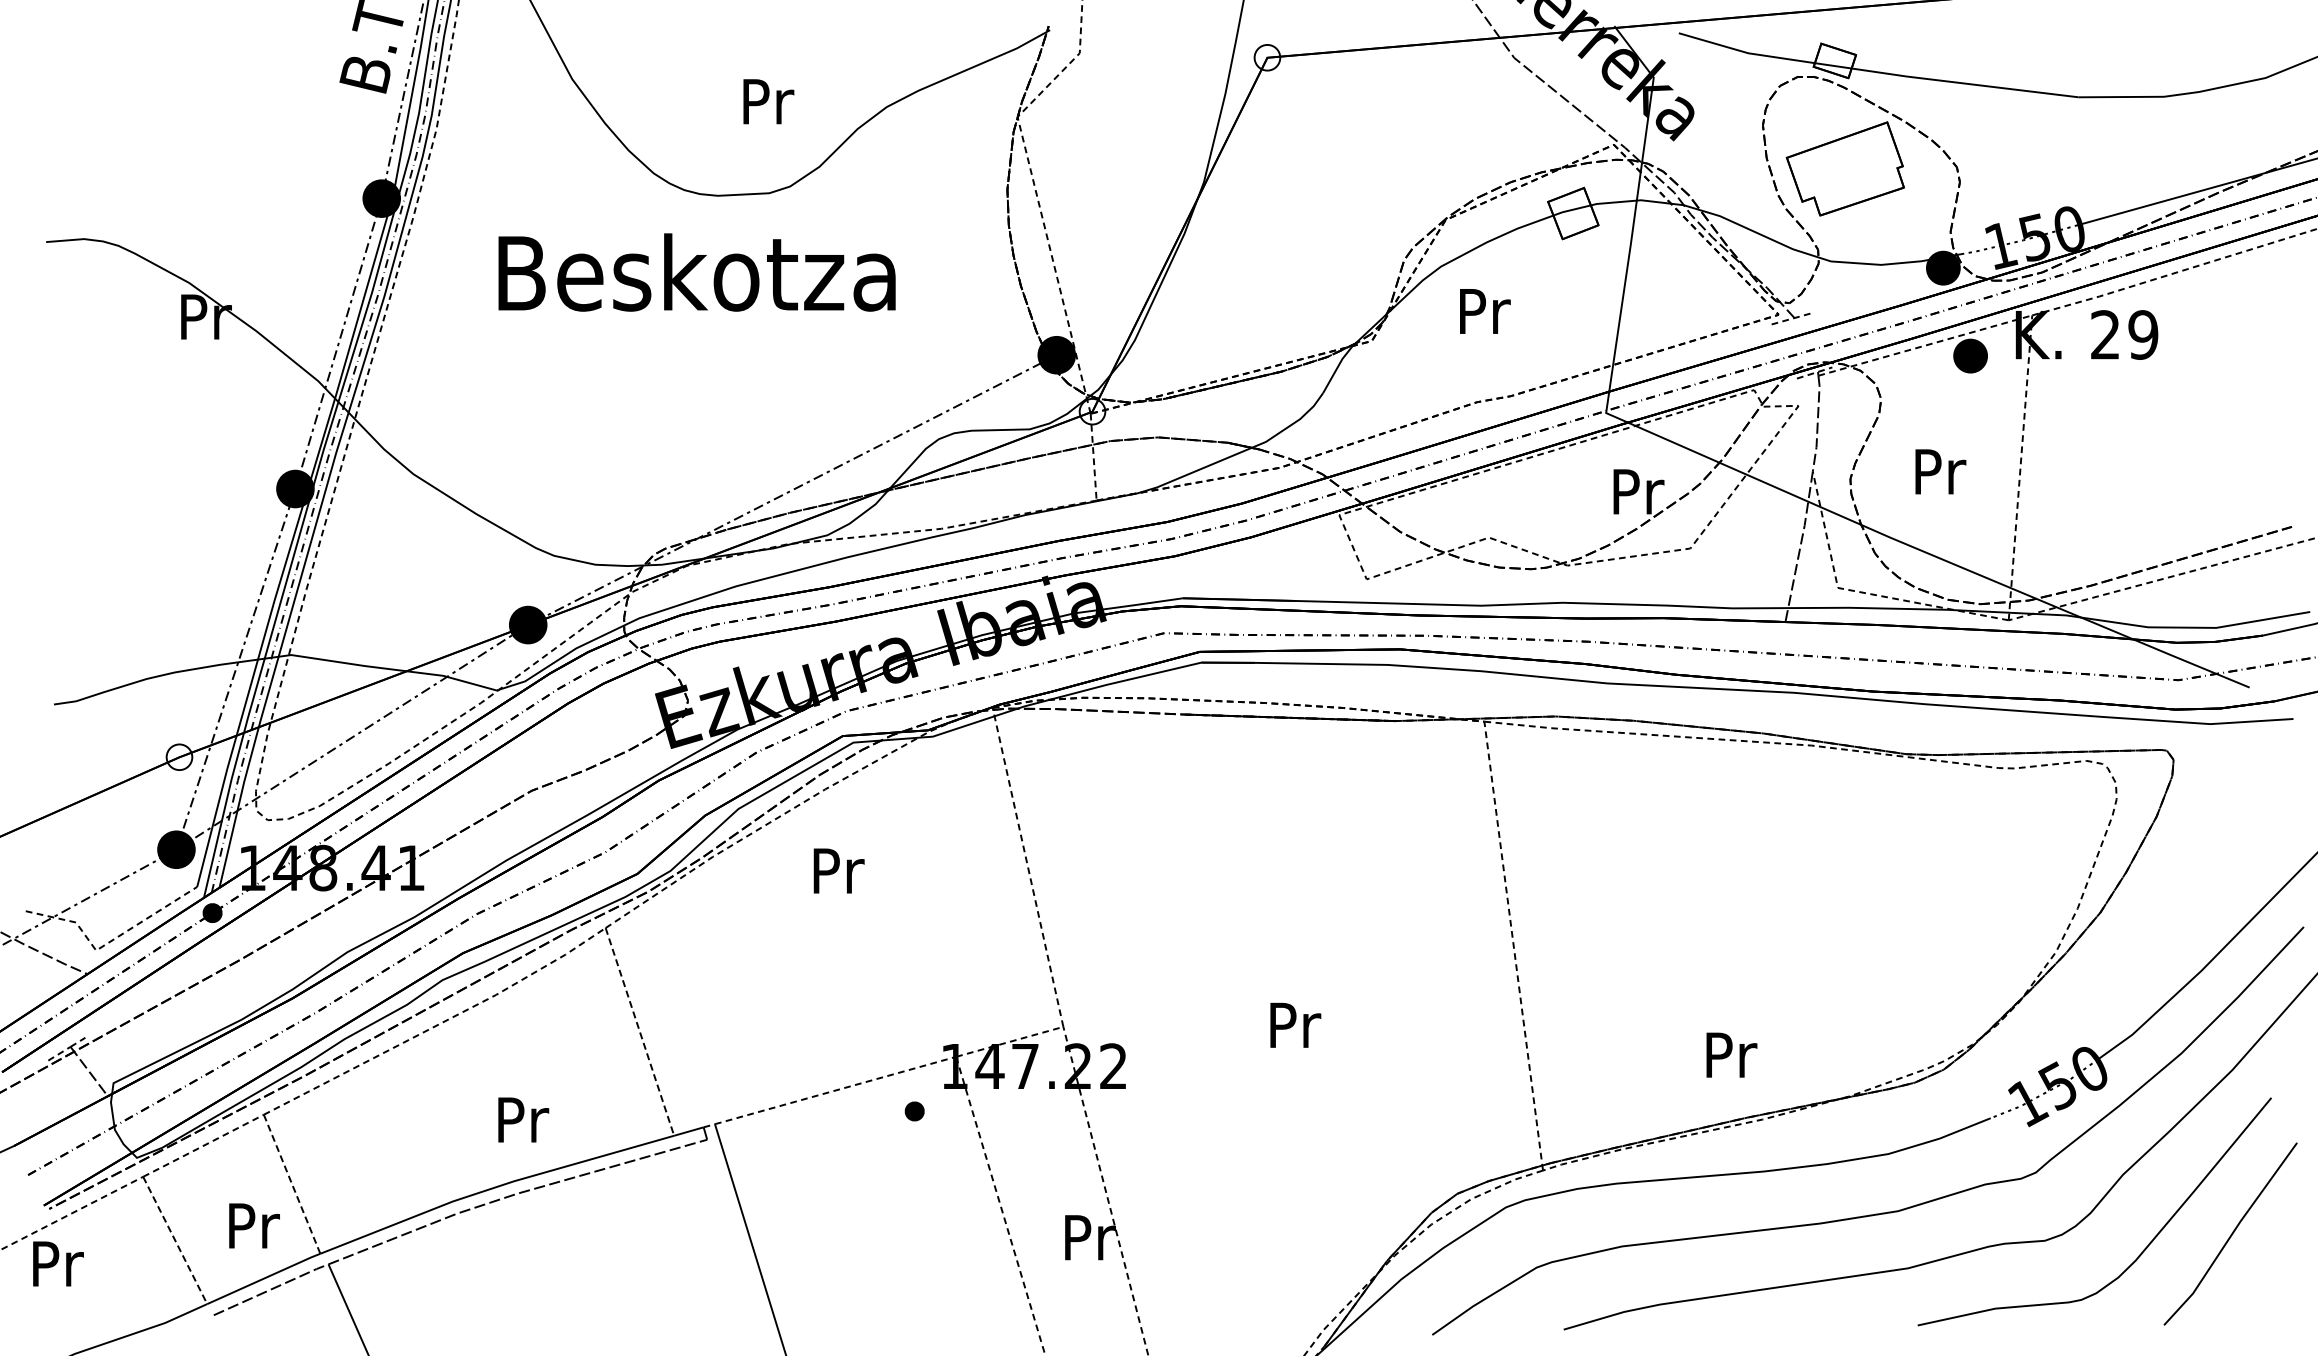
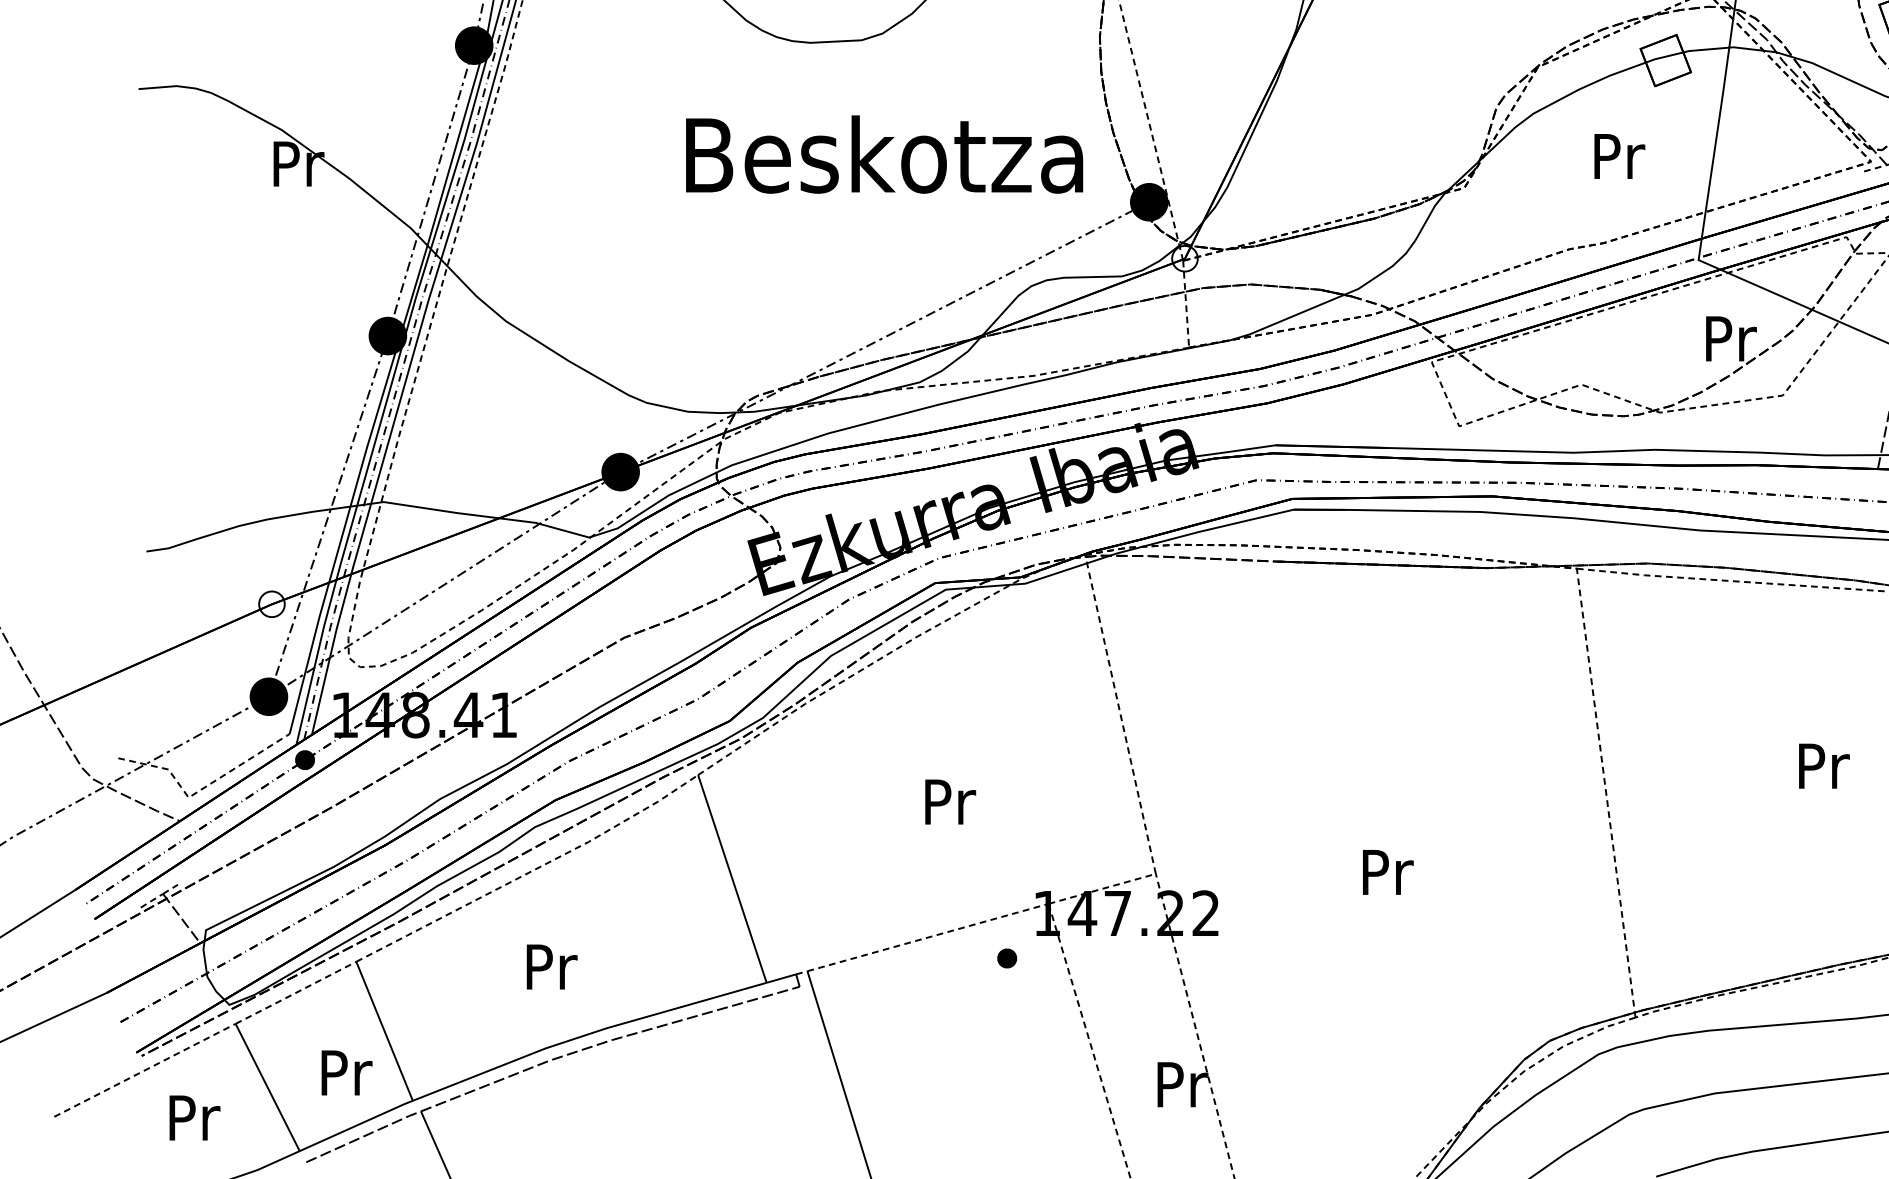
text: (696, 272) -> (883, 154), moved
text: (1485, 311) -> (1619, 156), moved
text: (838, 870) -> (949, 801), moved
line: (640, 1032) -> (732, 879), dashed -> solid
text: (1731, 1054) -> (1823, 765), moved
text: (523, 1119) -> (551, 966), moved
line: (292, 1184) -> (384, 1031), dashed -> solid
line: (175, 1240) -> (267, 1087), dashed -> solid
text: (58, 1263) -> (194, 1117), moved

